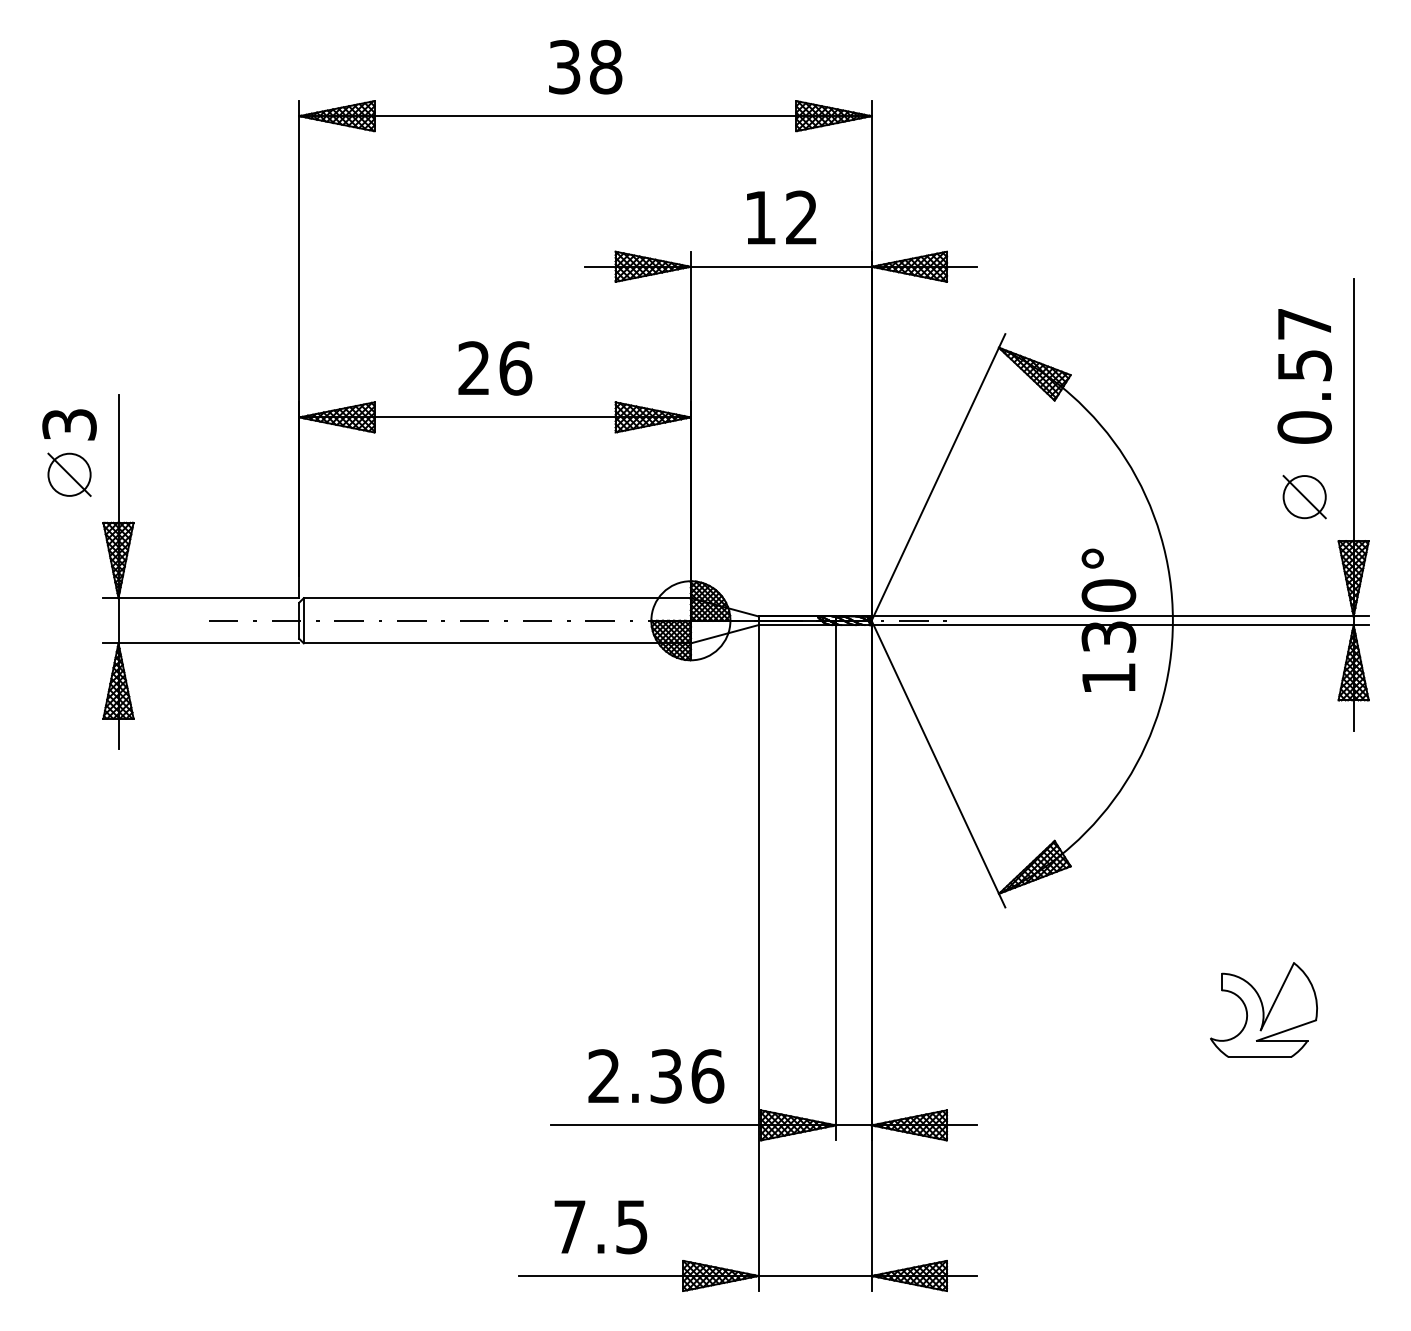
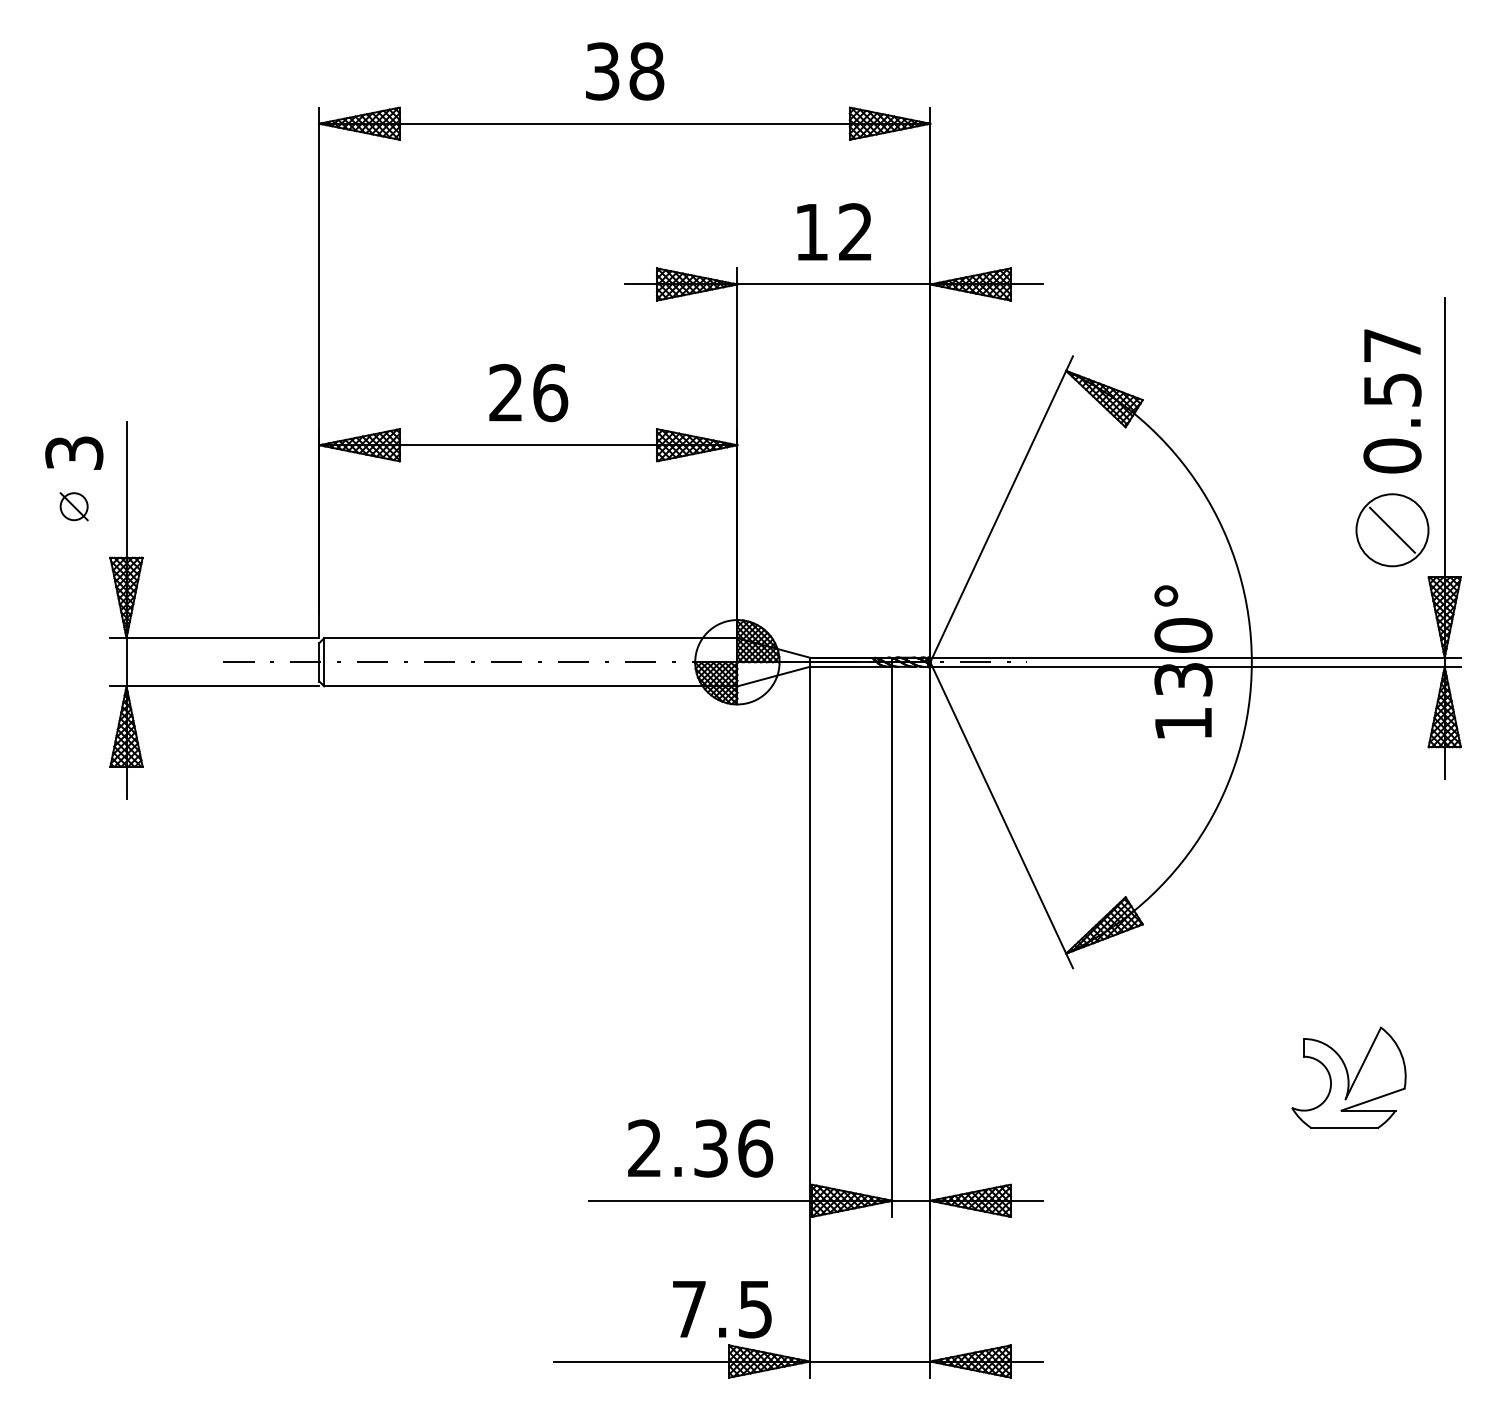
part: (68, 474) -> (73, 506), size x0.6
circle: (1304, 496) -> (1392, 529), size x1.6
text: (601, 1227) -> (722, 1309), moved

